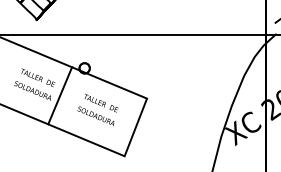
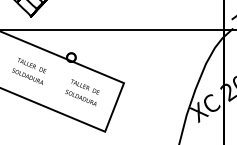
line: (60, 95) -> (51, 80), removed

